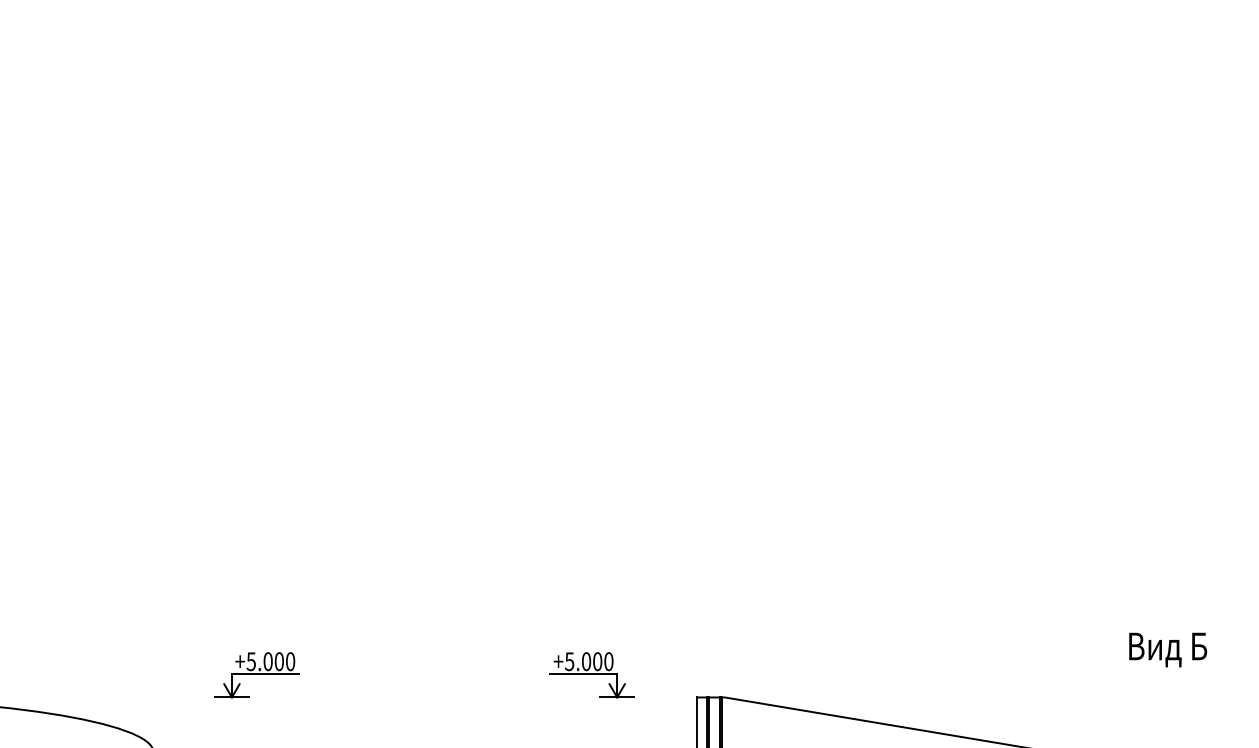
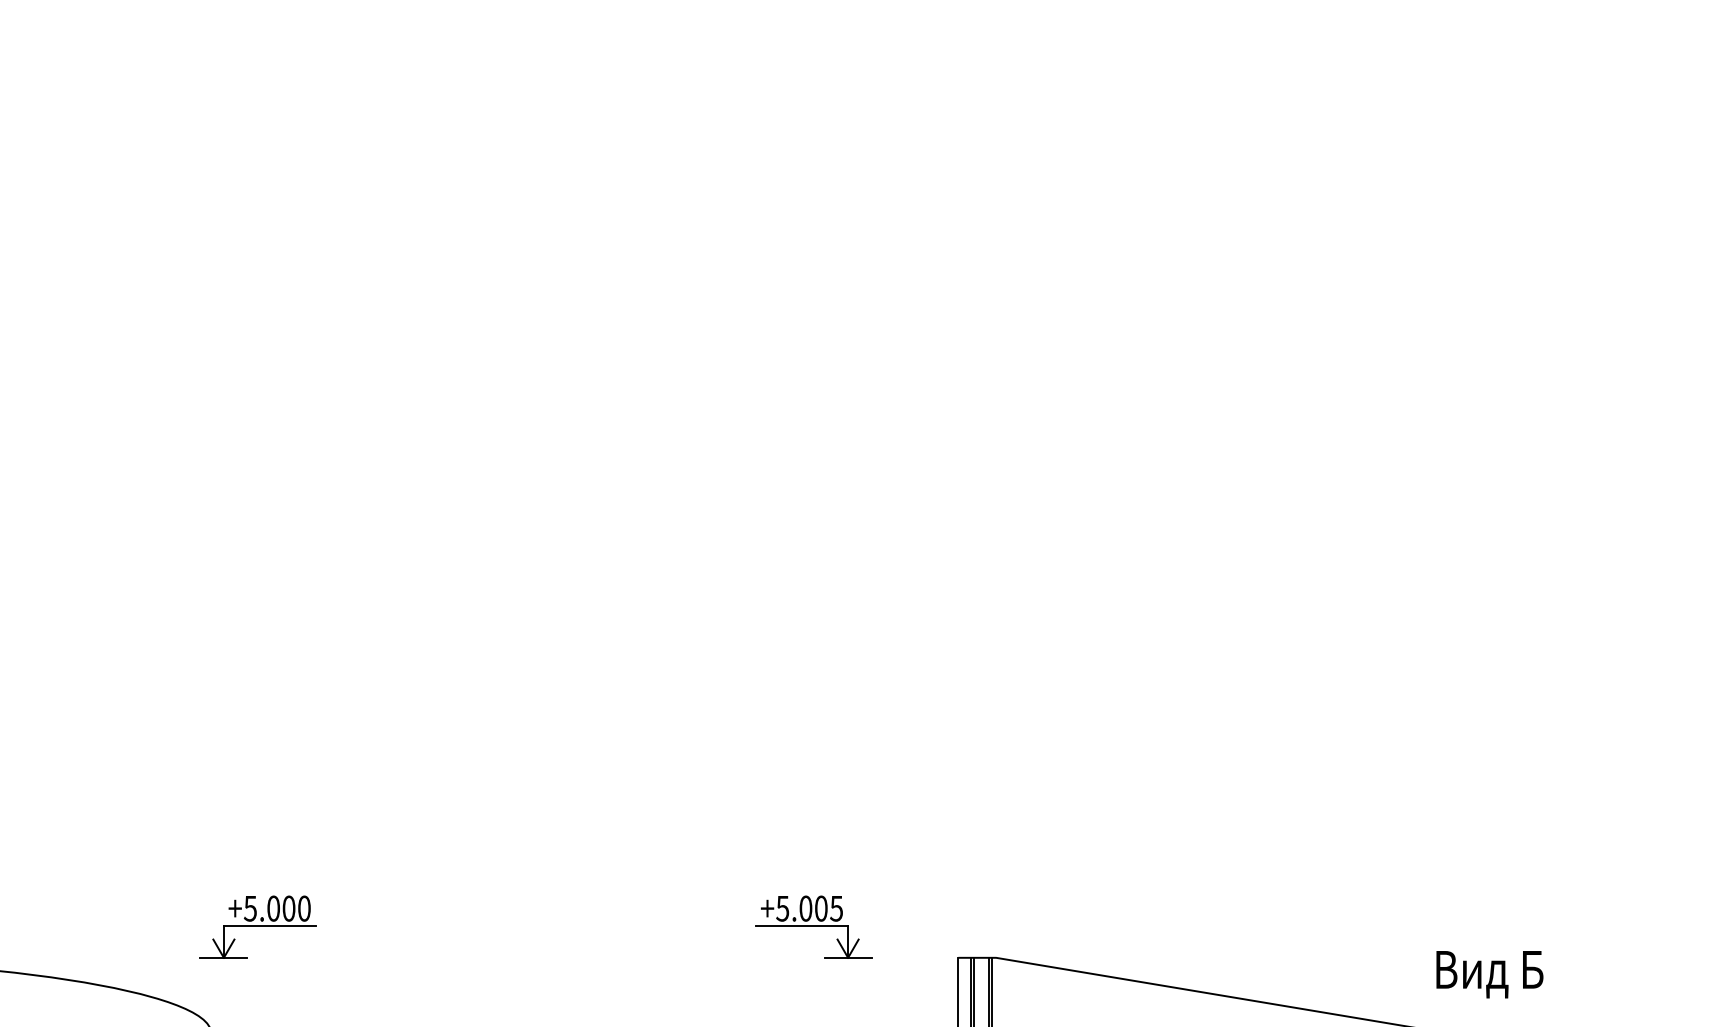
text: (1167, 649) -> (1489, 974), moved
text: (608, 661) -> (836, 908), +5.000 -> +5.005
part: (256, 674) -> (257, 926), moved

